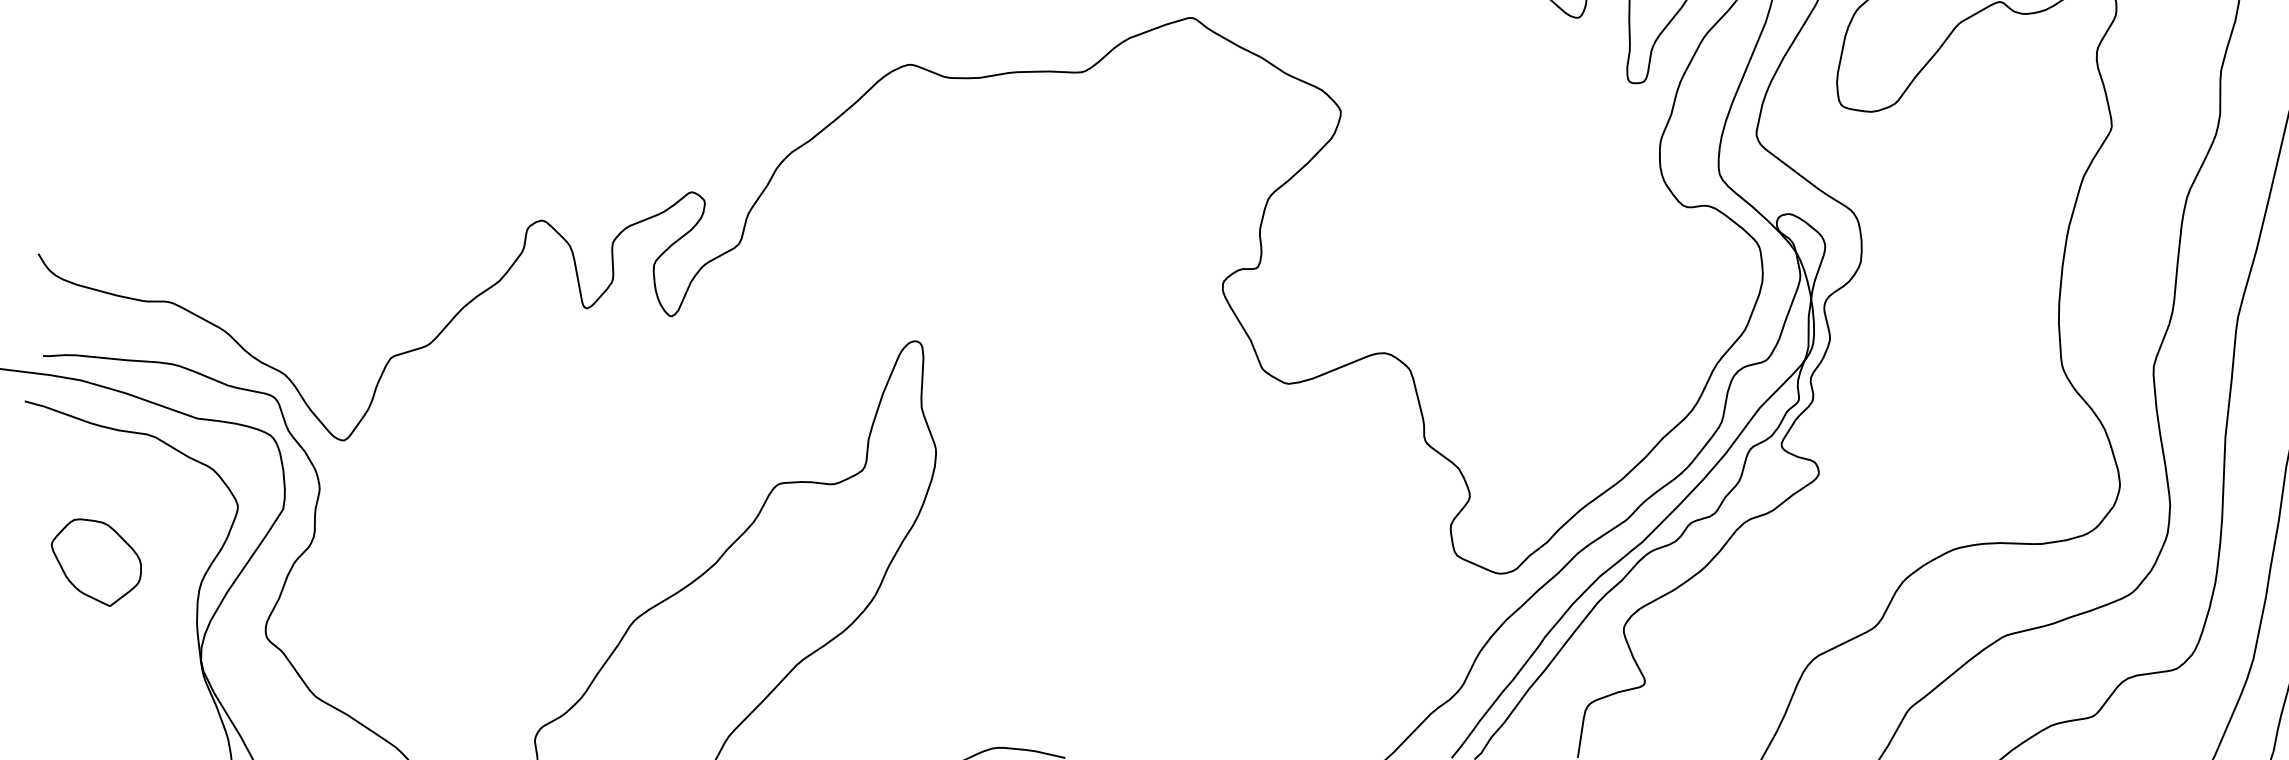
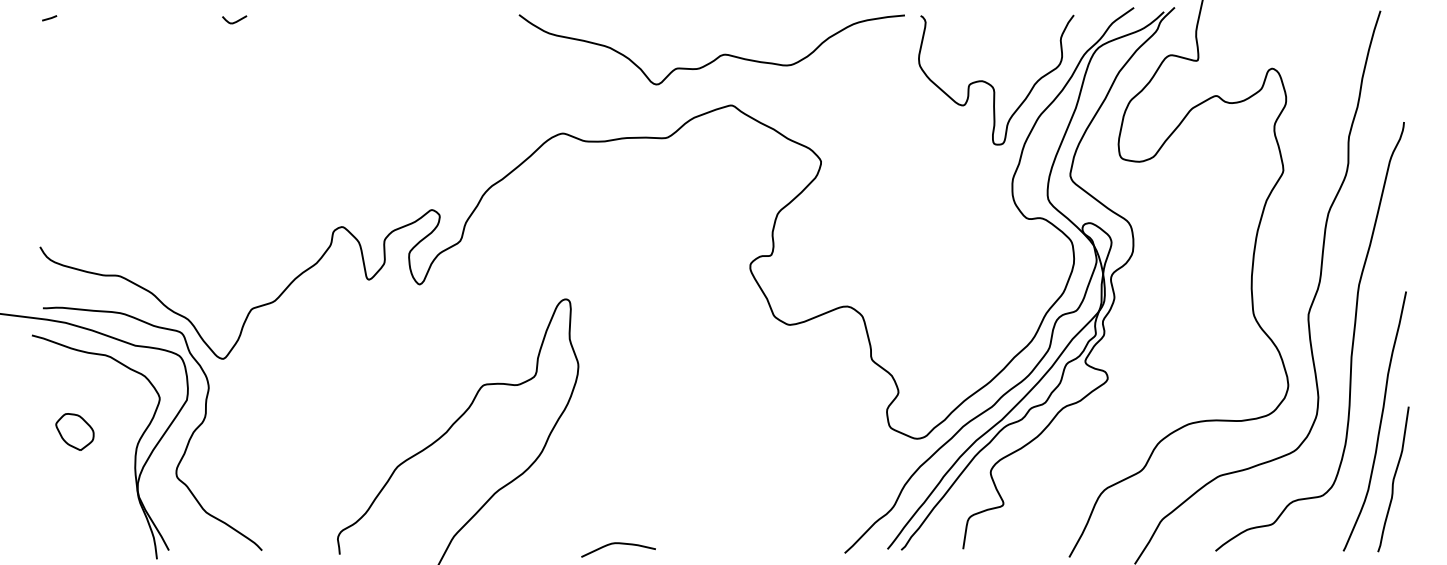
part: (95, 561) -> (74, 431), size x0.7

